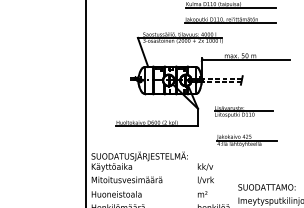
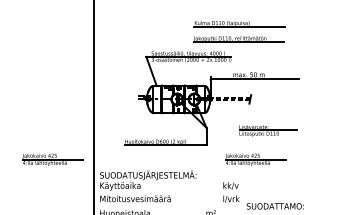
part: (244, 111) -> (268, 130), moved
part: (44, 140) -> (52, 159), added
text: (206, 173) -> (231, 192), moved

